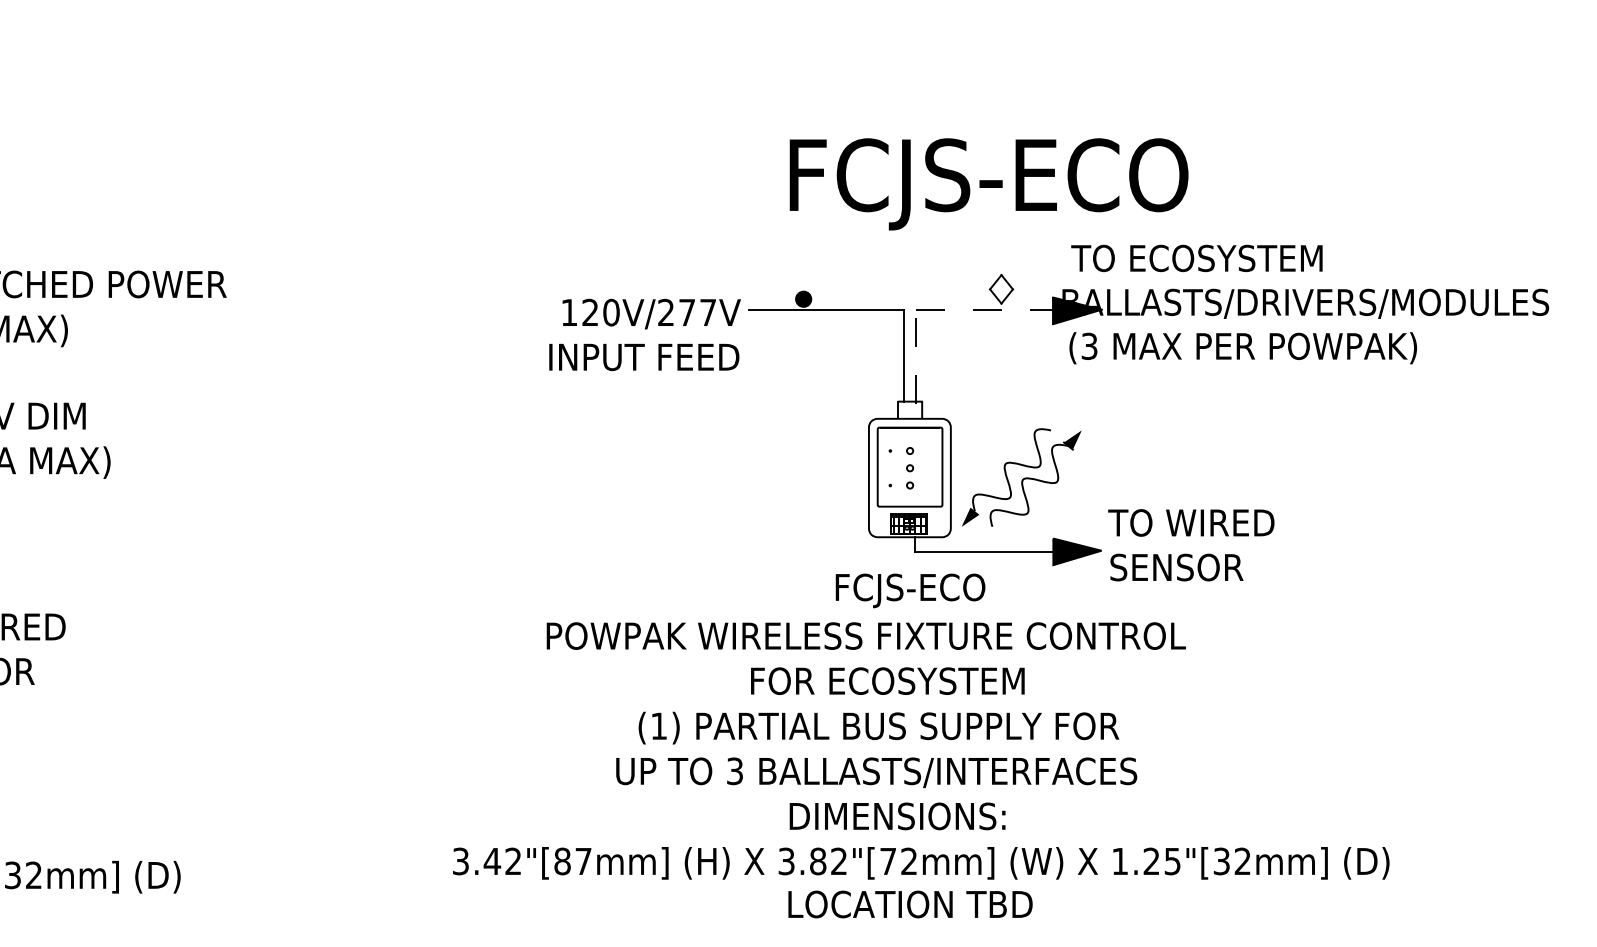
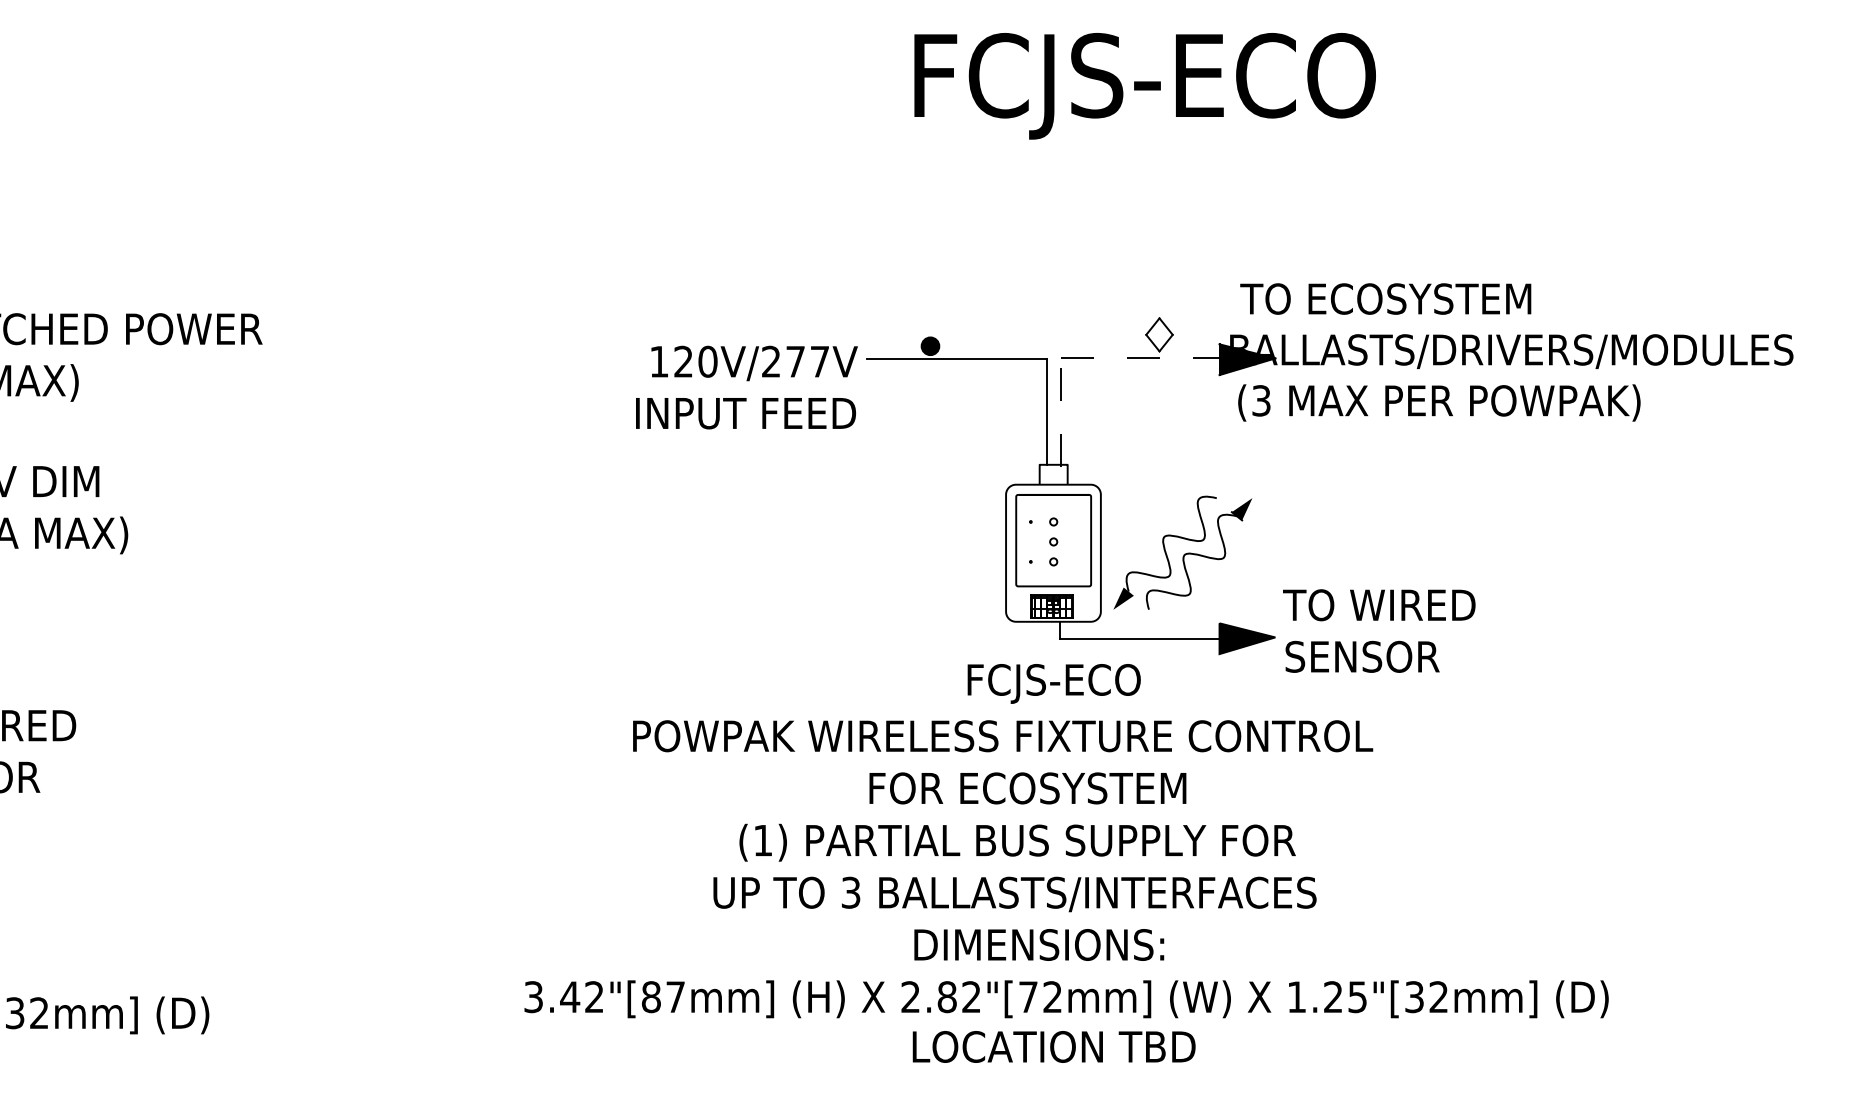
text: (988, 184) -> (1144, 86), moved
text: (786, 861) -> (910, 997), 3.82"[72mm] -> 2.82"[72mm]

